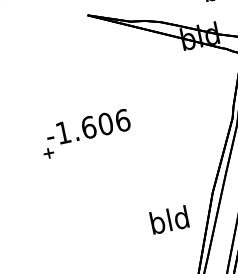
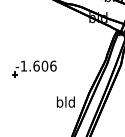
part: (85, 133) -> (34, 68), moved

